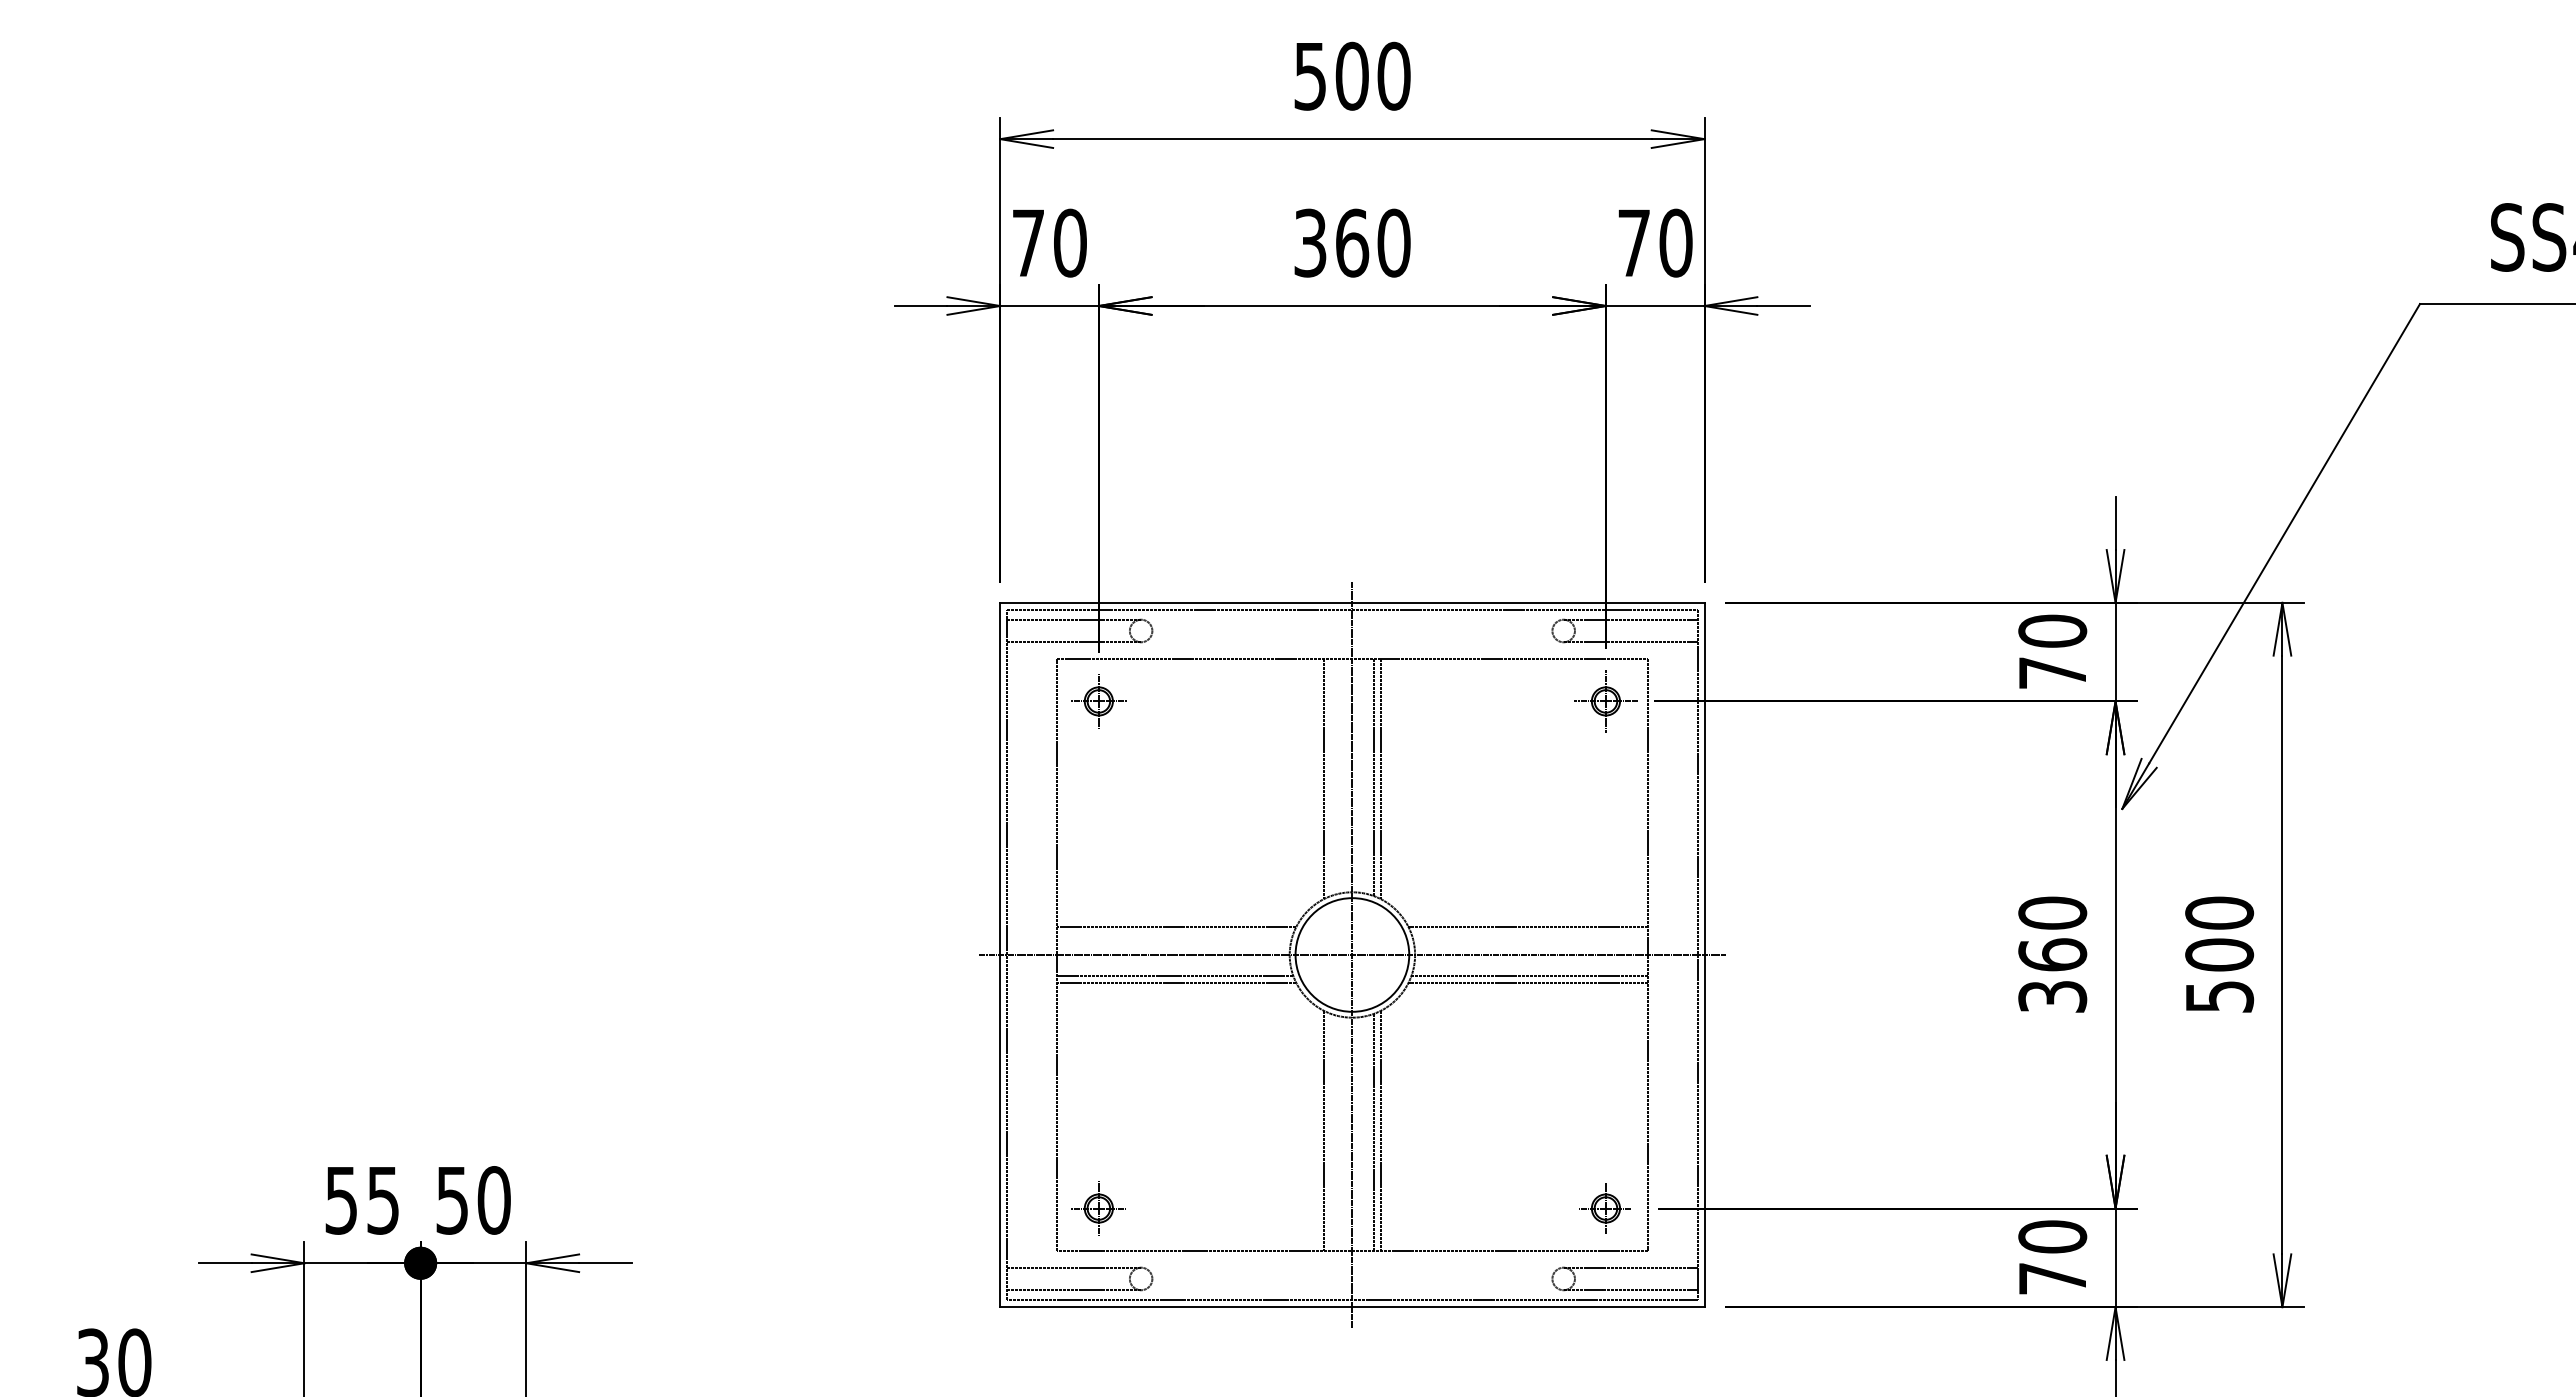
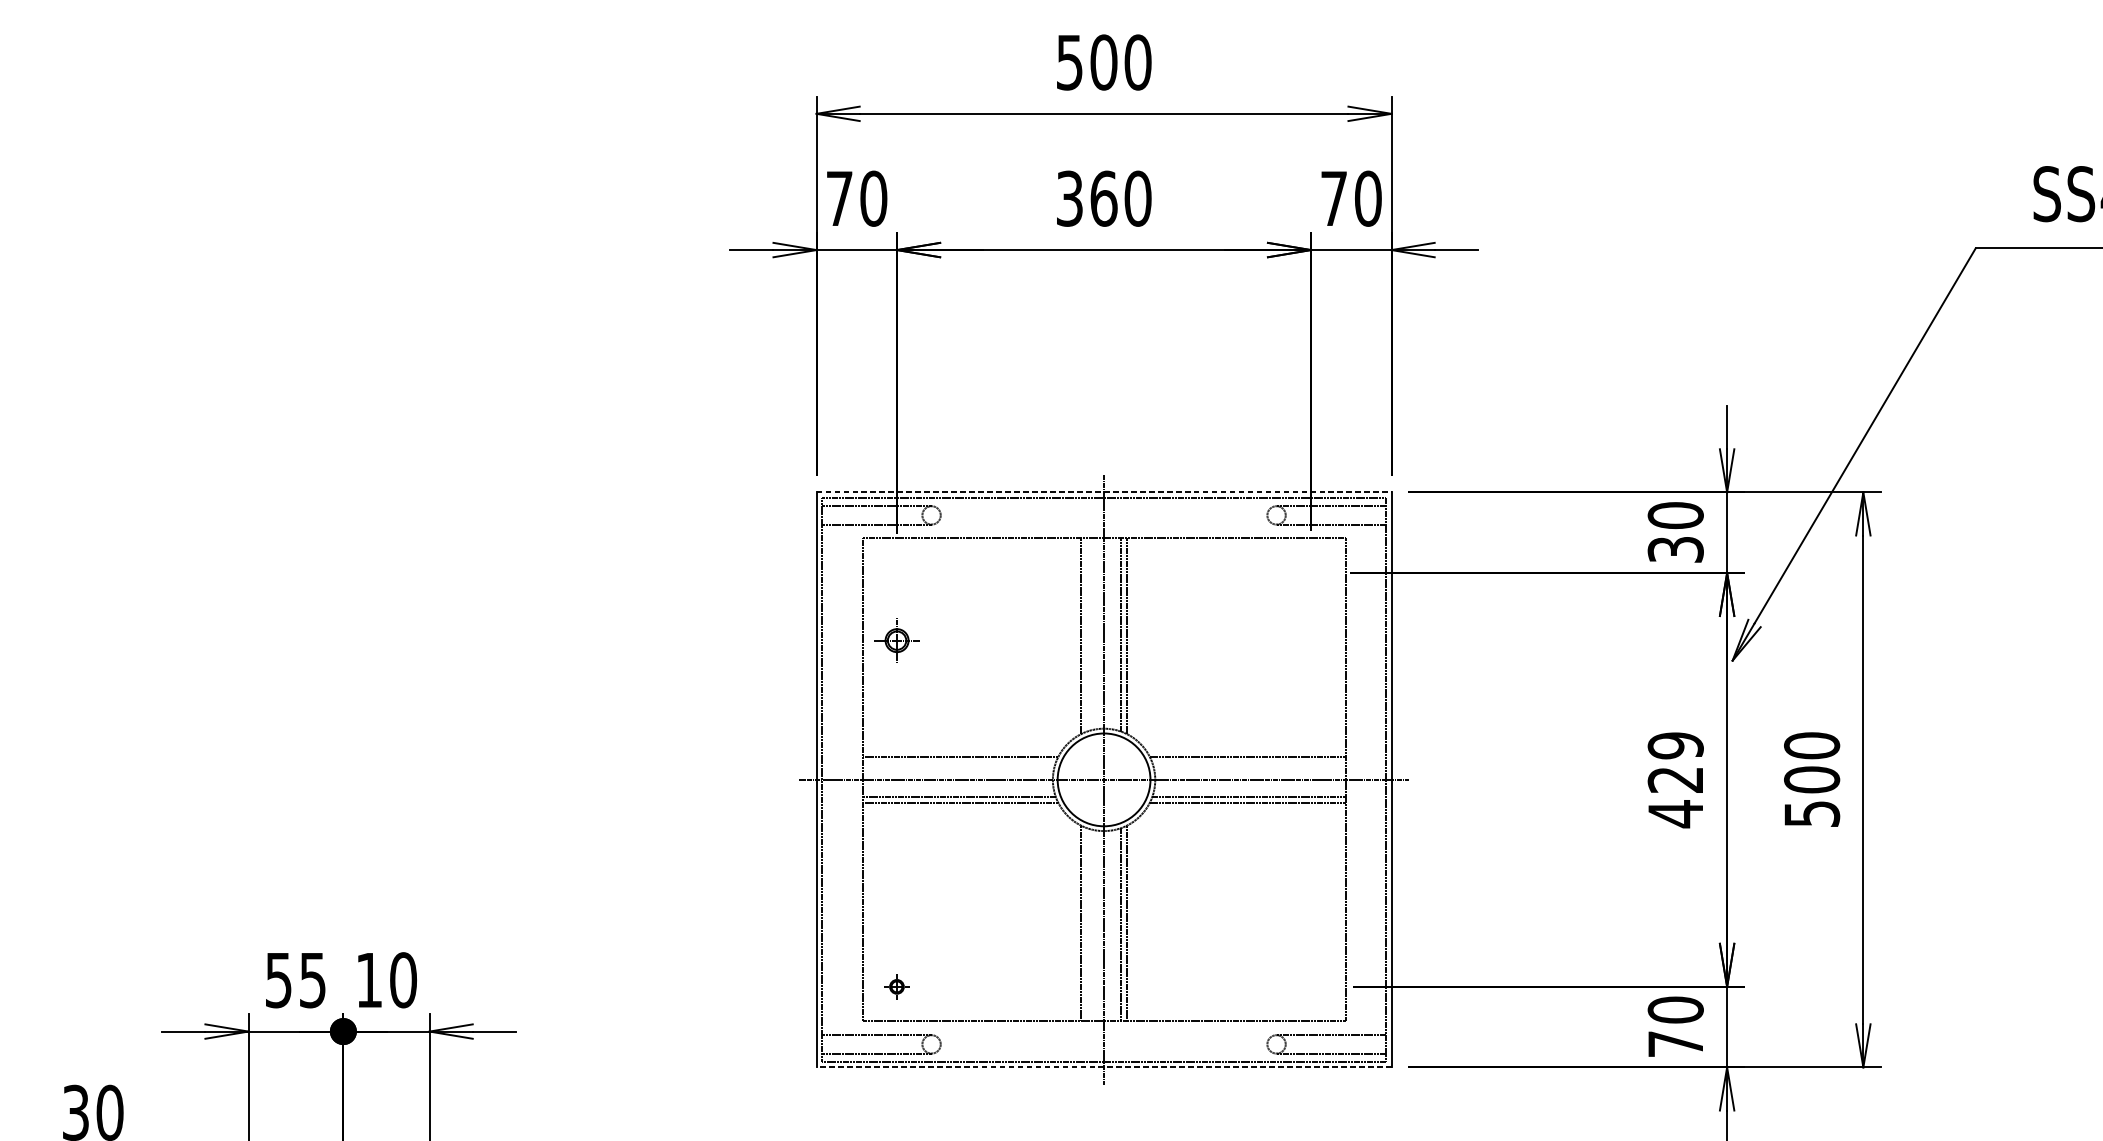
line: (1352, 602) -> (1104, 492), solid -> dashed
text: (2052, 672) -> (1675, 549), 70 -> 30
part: (1098, 701) -> (896, 640), moved
part: (1605, 701) -> (1310, 572), removed
text: (2052, 955) -> (1675, 780), 360 -> 429
text: (451, 1200) -> (368, 980), 50 -> 10
part: (1098, 1208) -> (896, 986), size x0.6
part: (1604, 1208) -> (1309, 986), removed
line: (1351, 1307) -> (1103, 1067), solid -> dashed

